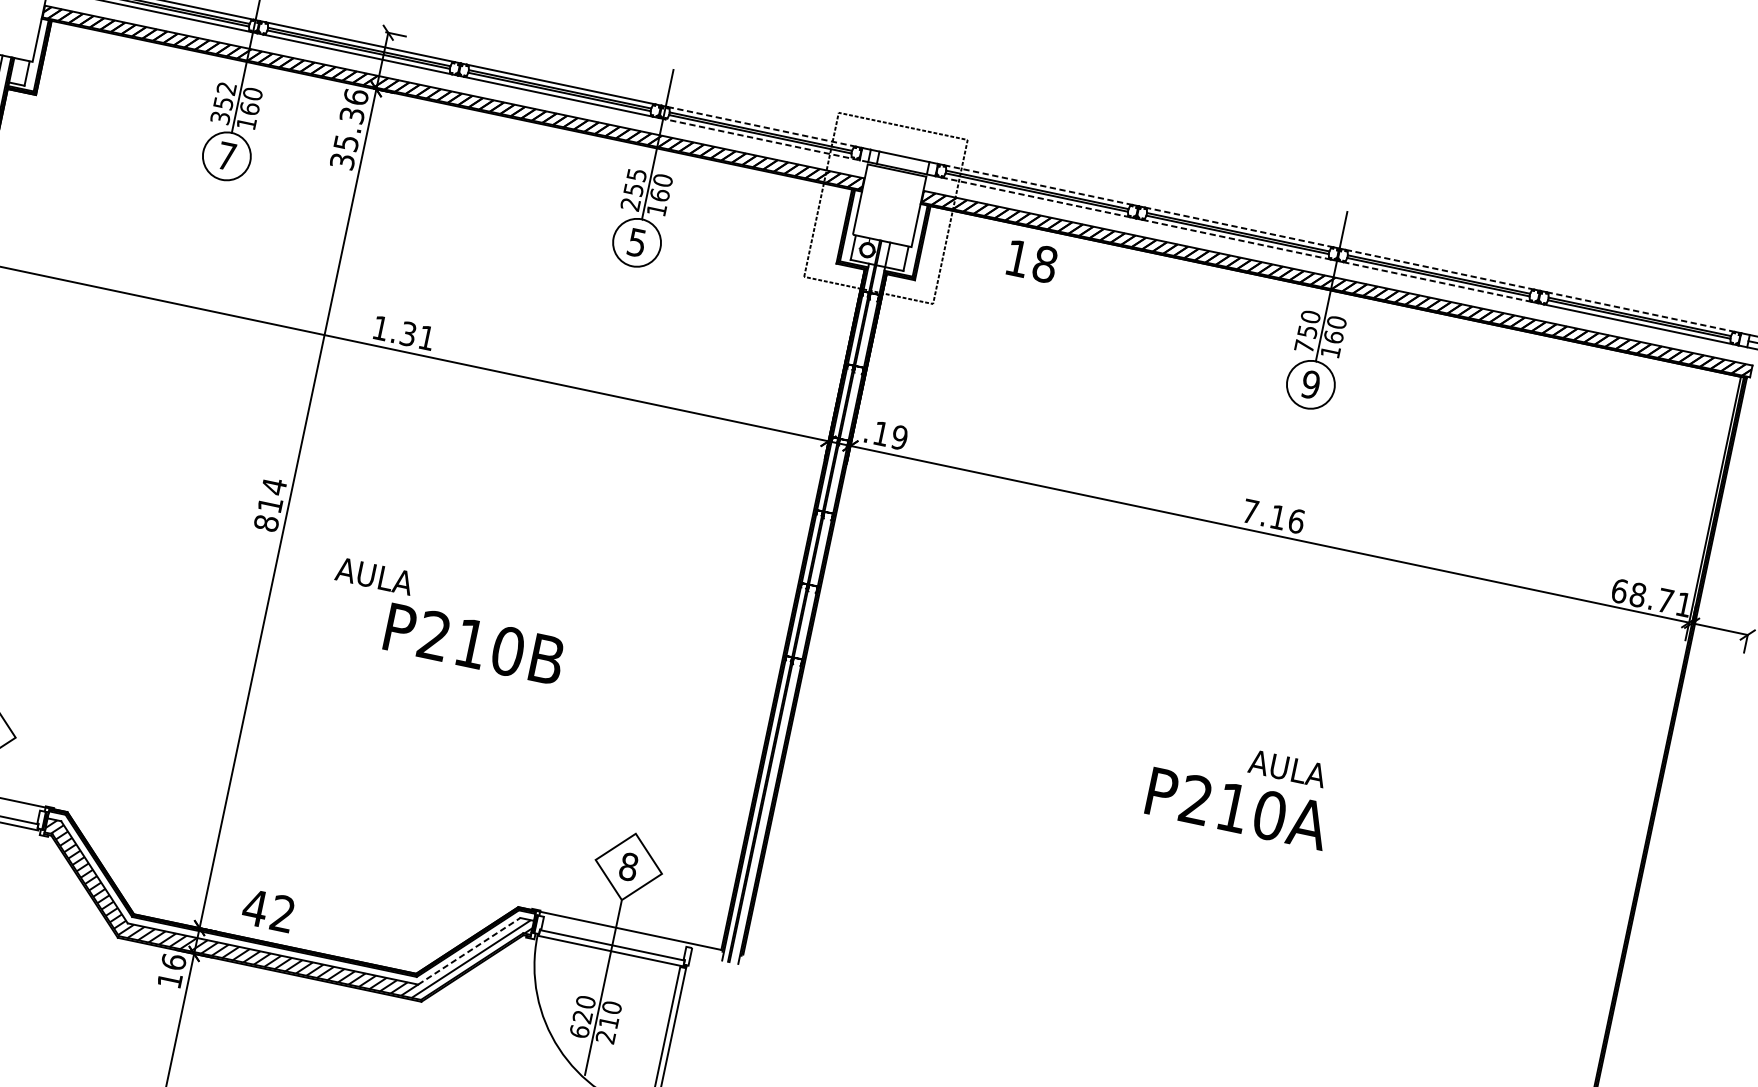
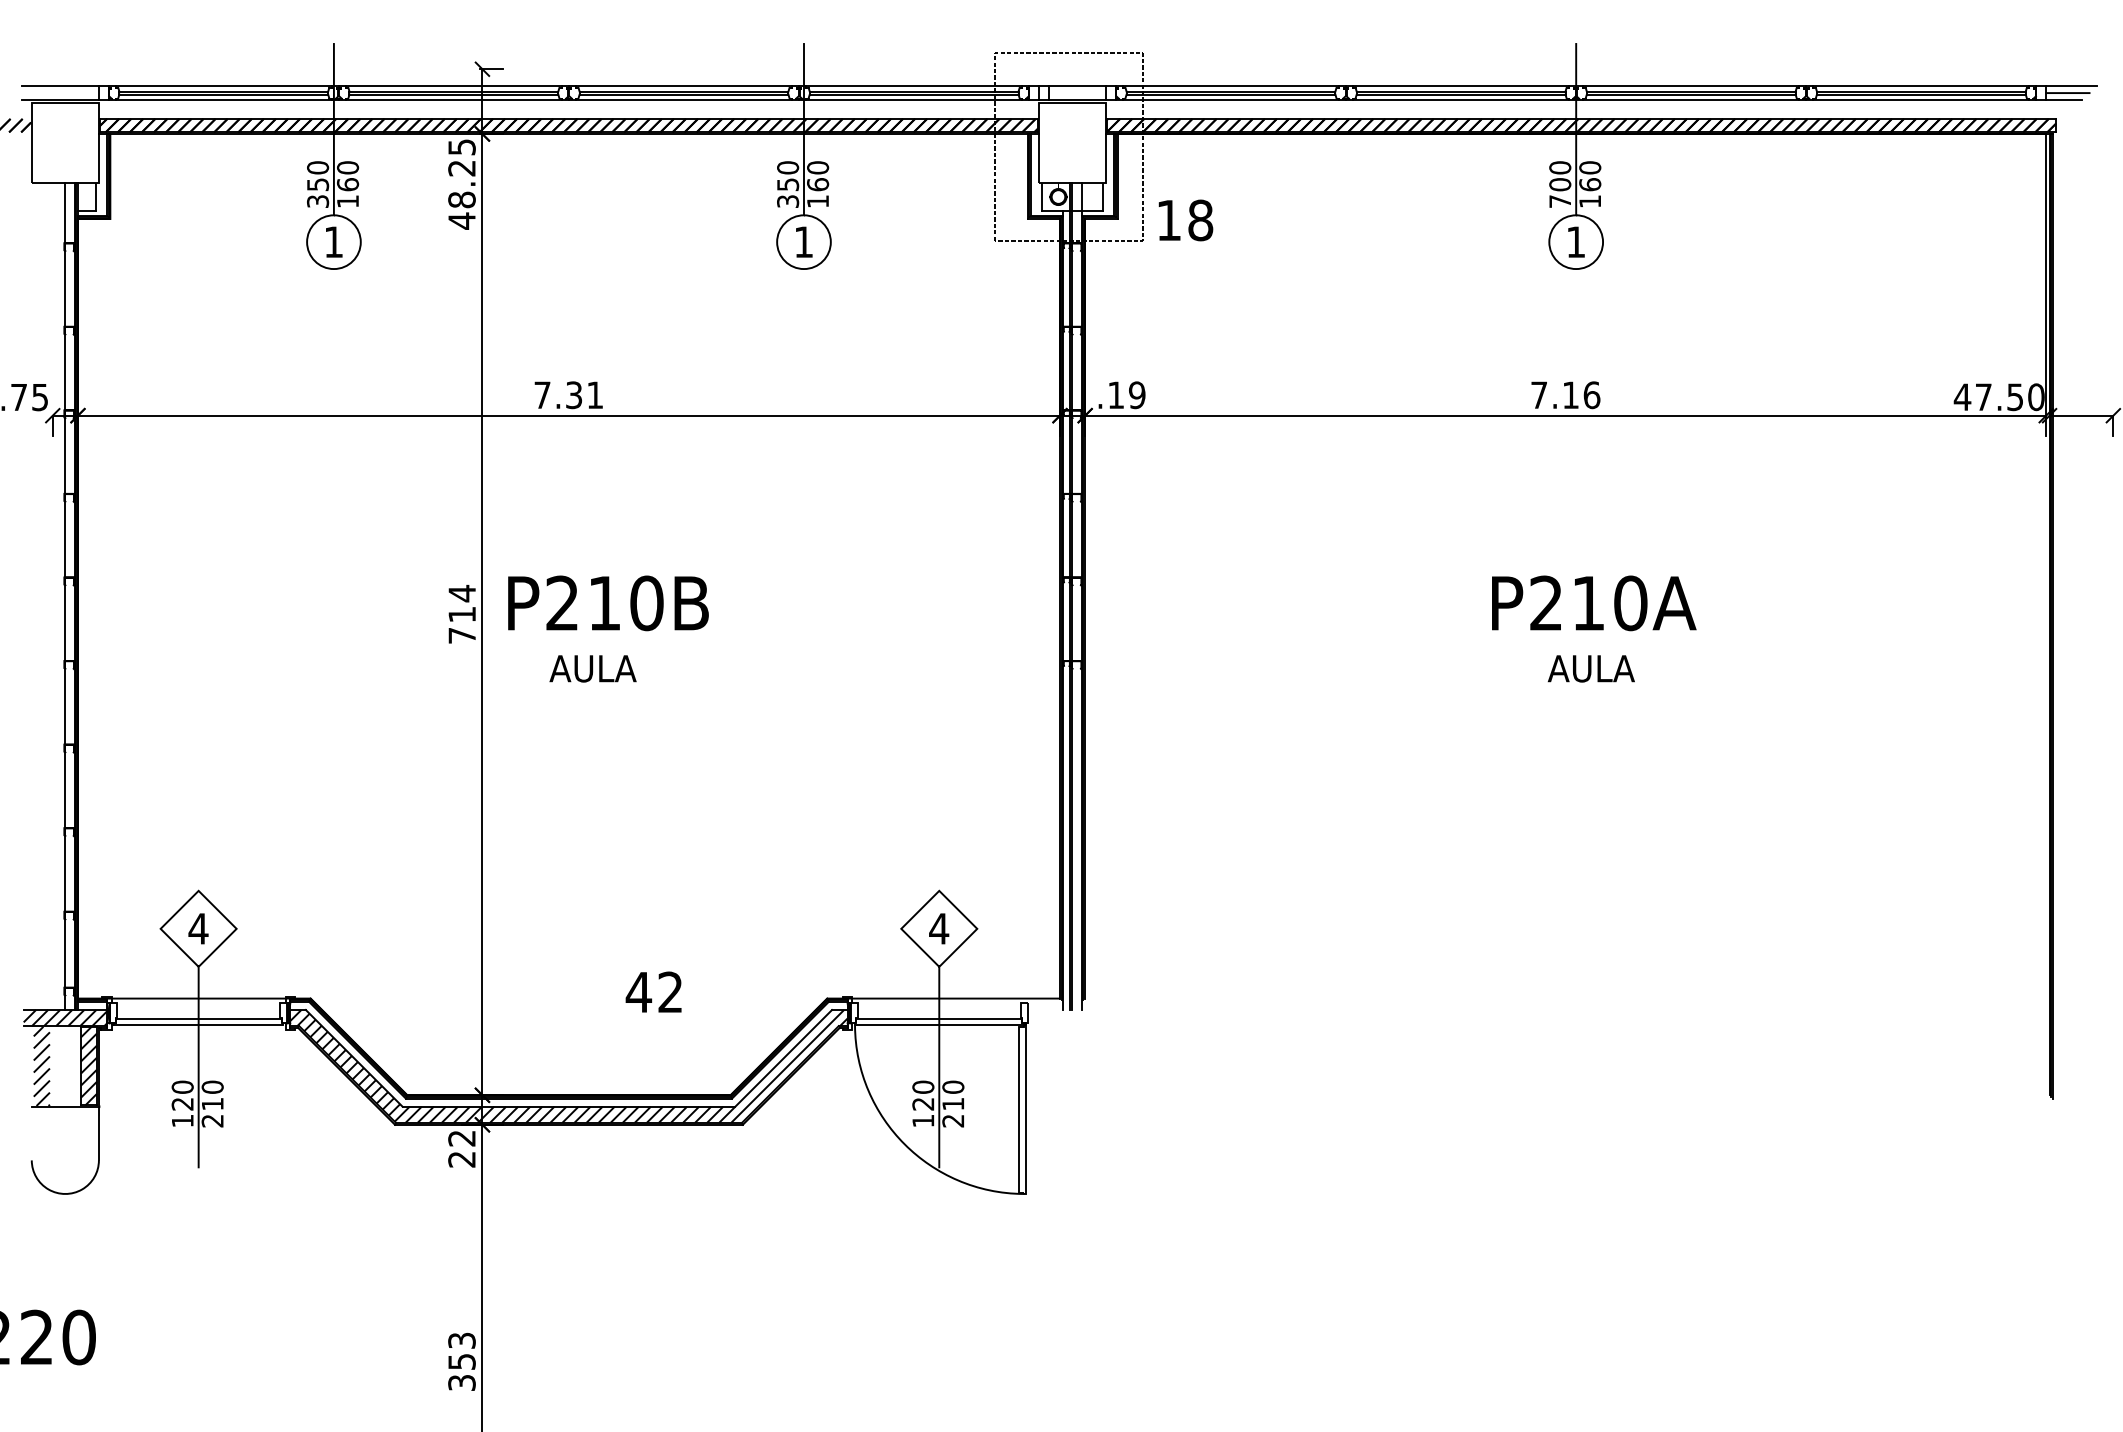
text: (227, 88) -> (318, 167), 352 -> 350
line: (761, 127) -> (913, 86), dashed -> solid
text: (348, 128) -> (461, 183), 35.36 -> 48.25
line: (766, 140) -> (922, 100), dashed -> solid
text: (226, 155) -> (333, 241), 7 -> 1
line: (1037, 185) -> (1230, 86), dashed -> solid
text: (634, 189) -> (788, 184), 255 -> 350
line: (1035, 197) -> (1230, 100), dashed -> solid
line: (1238, 227) -> (1460, 86), dashed -> solid
line: (1236, 239) -> (1460, 100), dashed -> solid
text: (636, 243) -> (803, 242), 5 -> 1
text: (1031, 261) -> (1185, 220), moved
line: (1439, 269) -> (1690, 86), dashed -> solid
line: (1436, 282) -> (1690, 100), dashed -> solid
line: (1640, 312) -> (1920, 86), dashed -> solid
text: (380, 327) -> (542, 394), 1.31 -> 7.31
text: (1307, 331) -> (1560, 184), 750 -> 700
text: (1310, 384) -> (1575, 242), 9 -> 1
text: (266, 523) -> (462, 635), 814 -> 714
text: (1650, 598) -> (1998, 397), 68.71 -> 47.50
text: (474, 644) -> (608, 603), moved
text: (1286, 768) -> (1590, 668), moved
text: (1238, 809) -> (1594, 603), moved
text: (629, 866) -> (939, 928), 8 -> 4
text: (268, 909) -> (653, 991), moved
line: (470, 950) -> (784, 1057), dashed -> solid
text: (171, 970) -> (461, 1148), 16 -> 22
text: (579, 1031) -> (923, 1120), 620 -> 120

